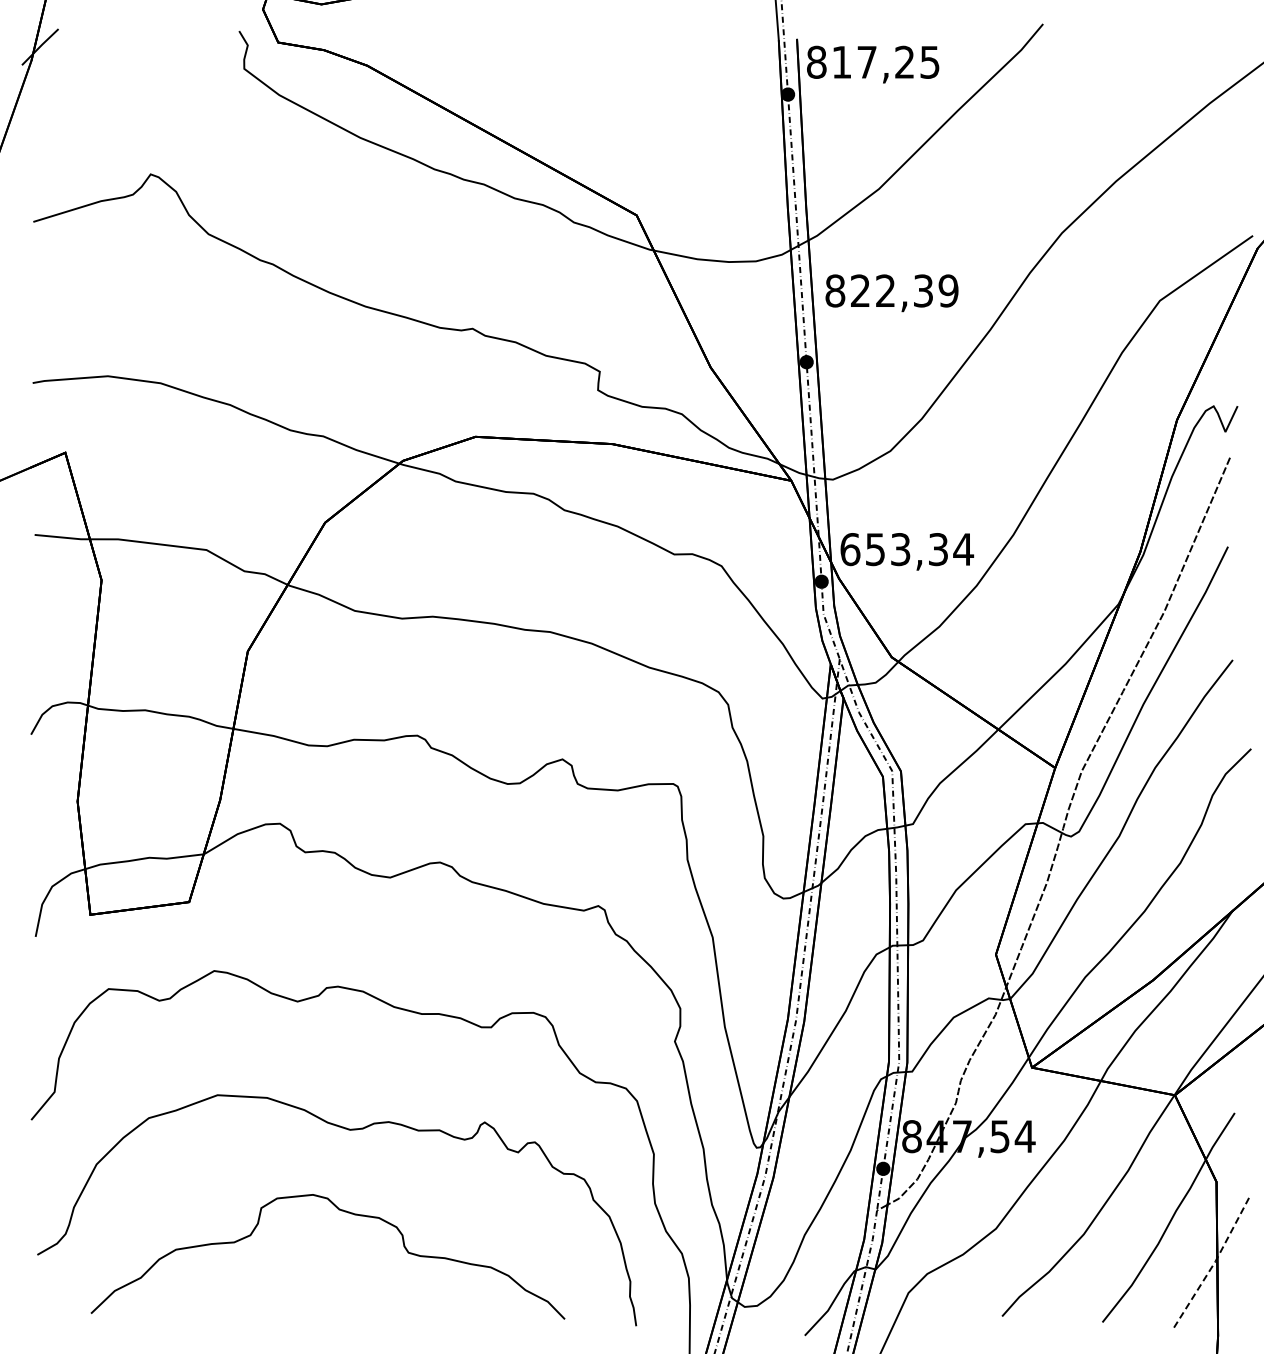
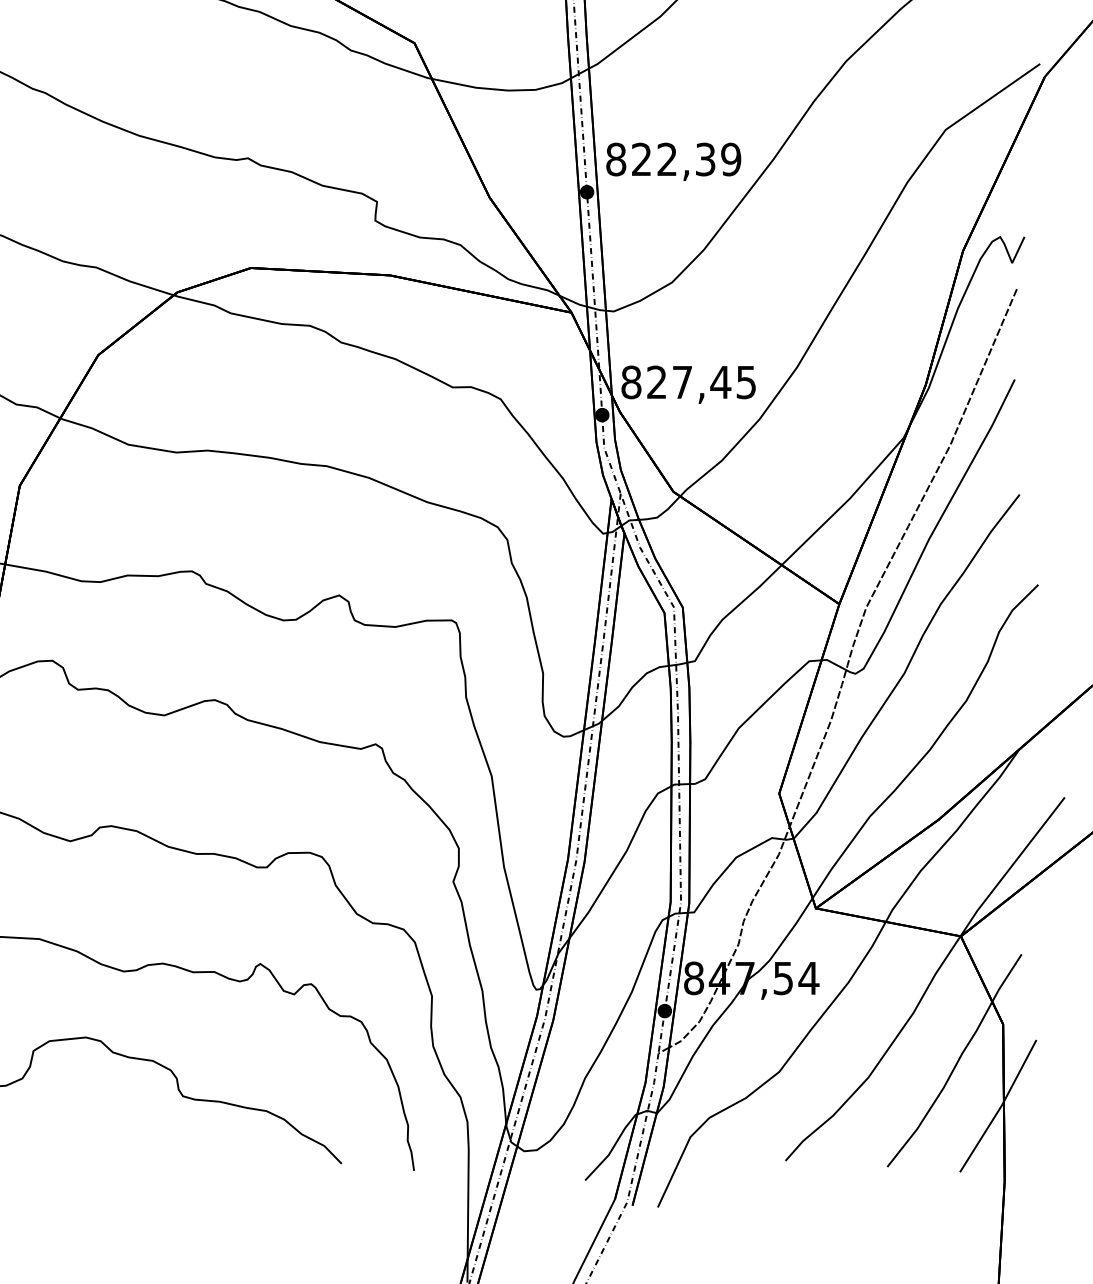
text: (891, 293) -> (673, 162), moved
text: (907, 549) -> (689, 382), 653,34 -> 827,45
line: (1214, 1263) -> (1001, 1107), dashed -> solid

